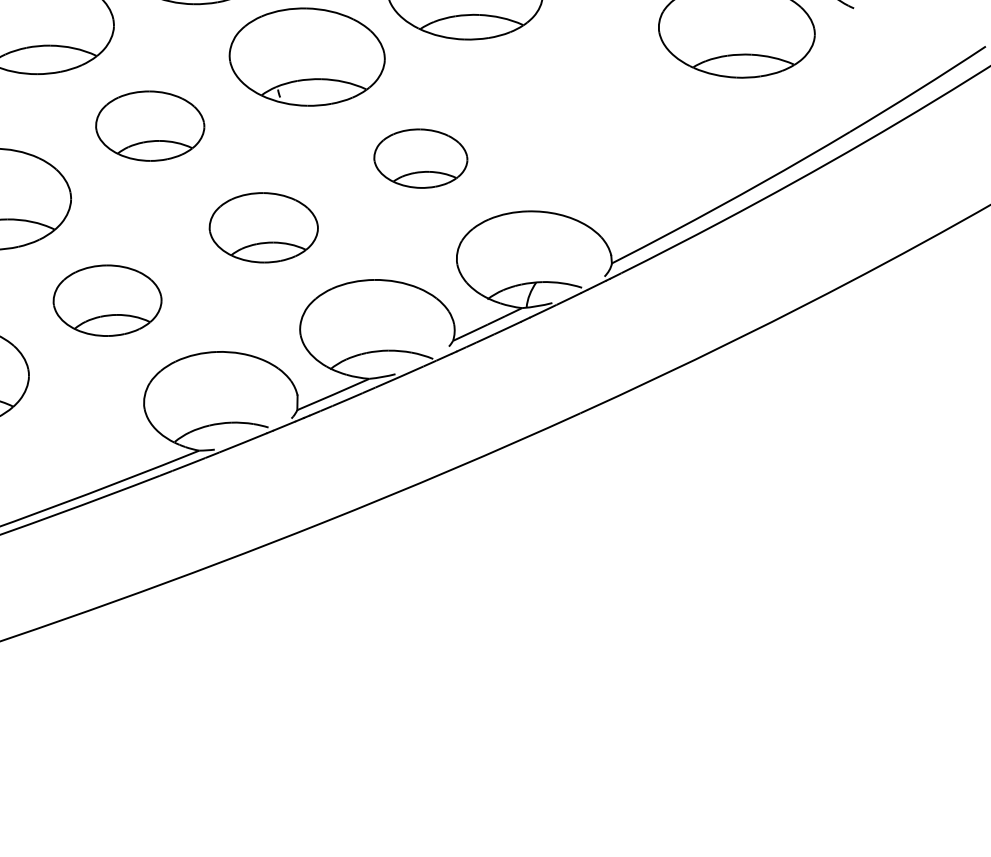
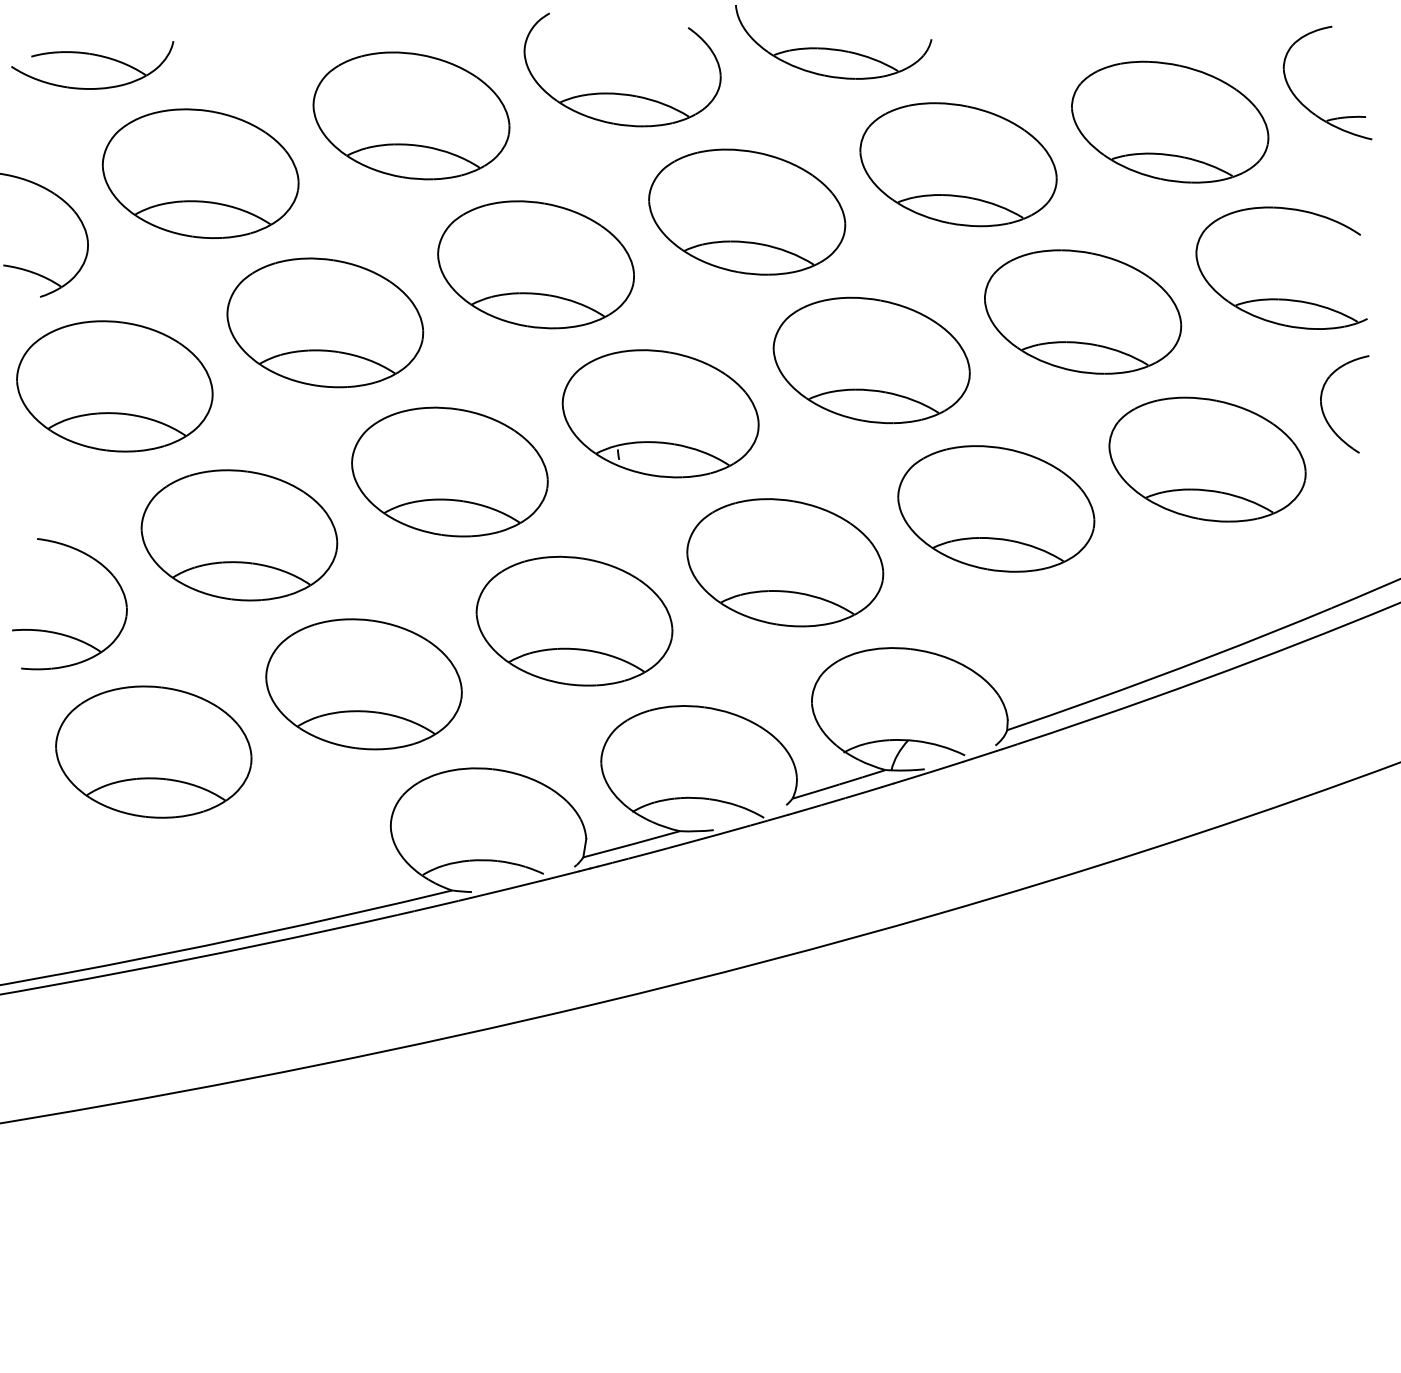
part: (578, 92) -> (996, 508), added
part: (149, 125) -> (449, 471), size x1.43
part: (420, 158) -> (785, 562), size x1.67
part: (263, 227) -> (574, 620), size x1.43
part: (107, 300) -> (363, 684), size x1.43

